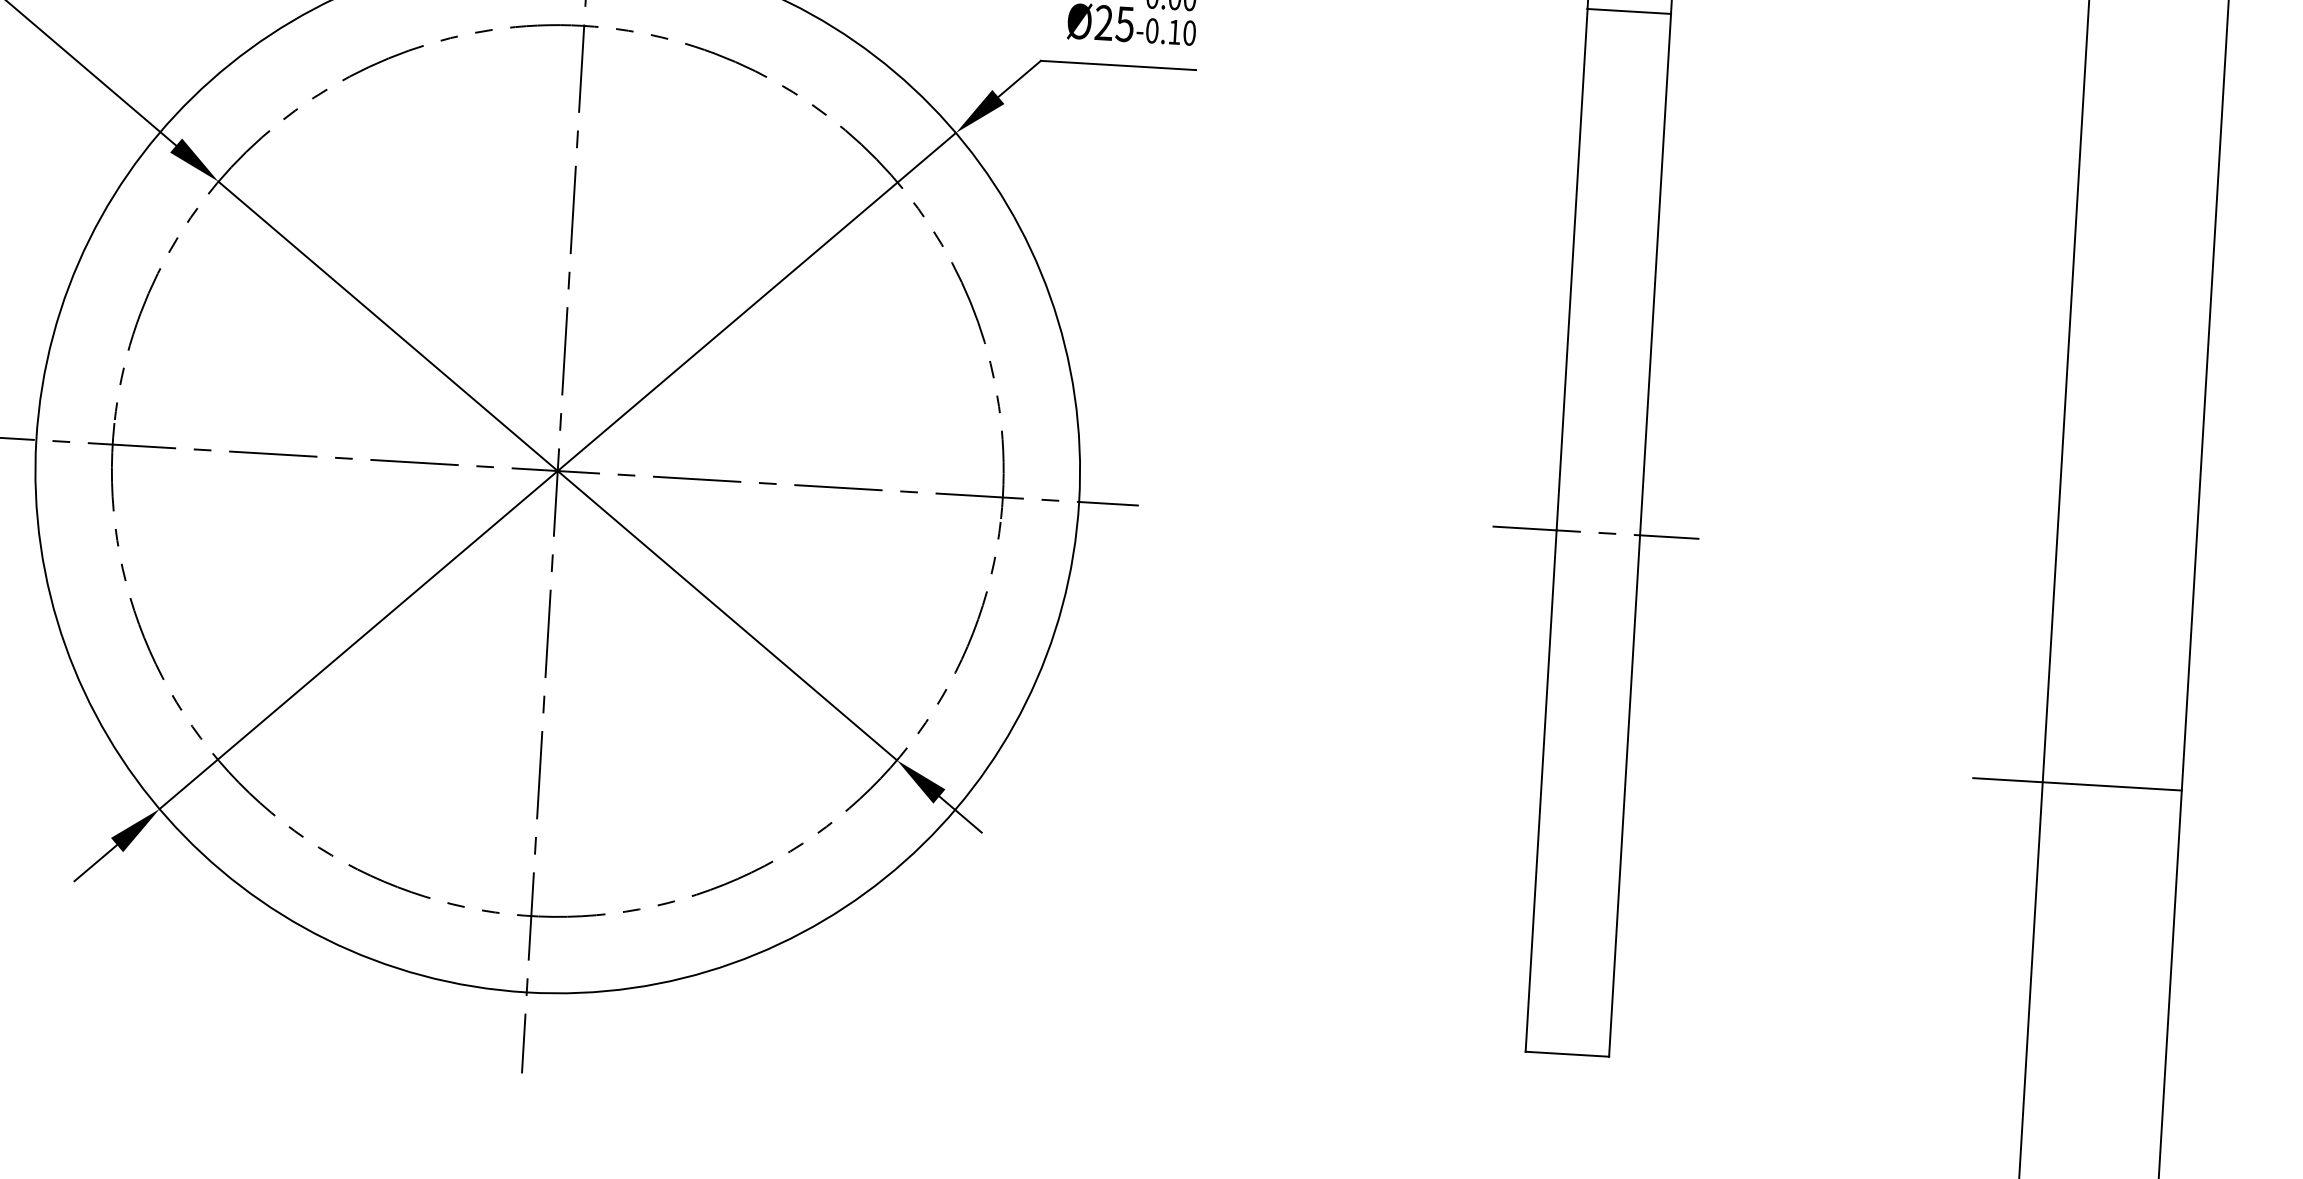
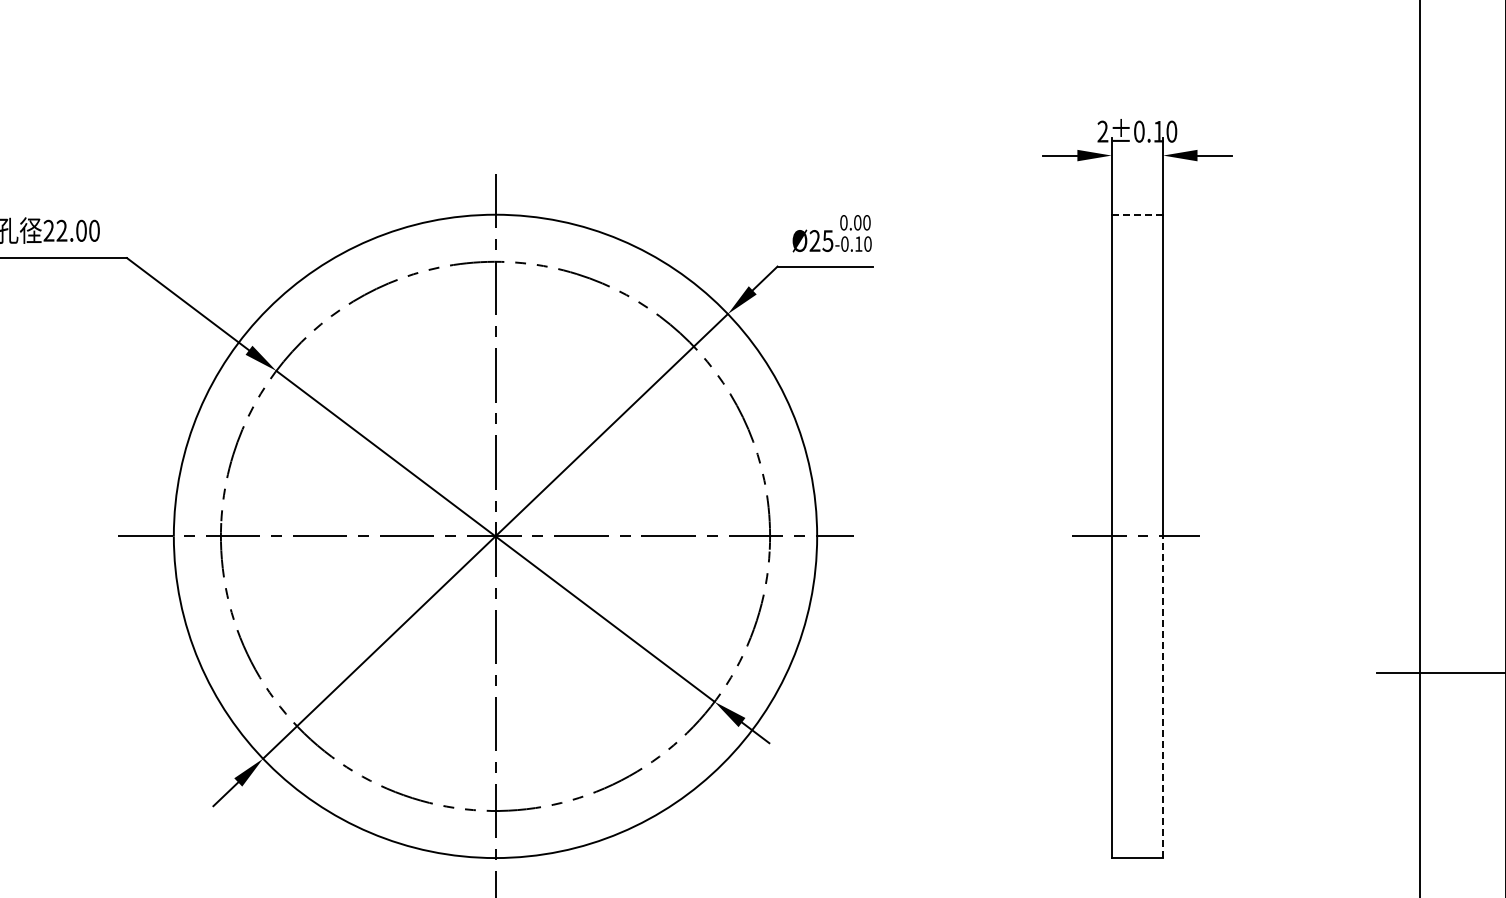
line: (1629, 11) -> (1137, 214), solid -> dashed
line: (1625, 796) -> (1163, 697), solid -> dashed

